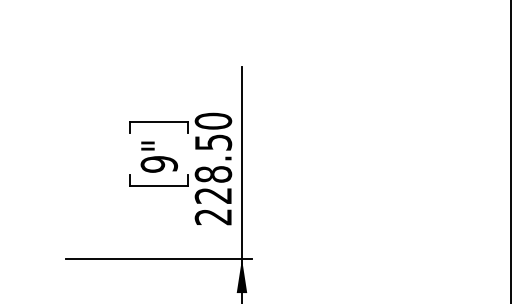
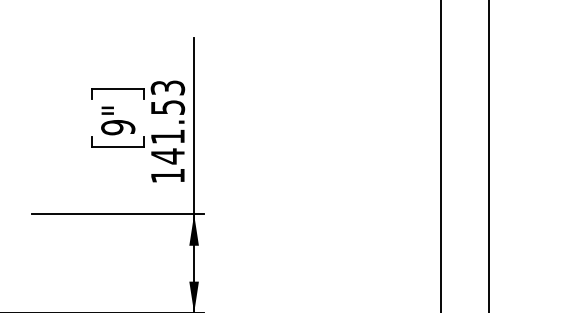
text: (212, 168) -> (167, 131), 228.50 -> 141.53

